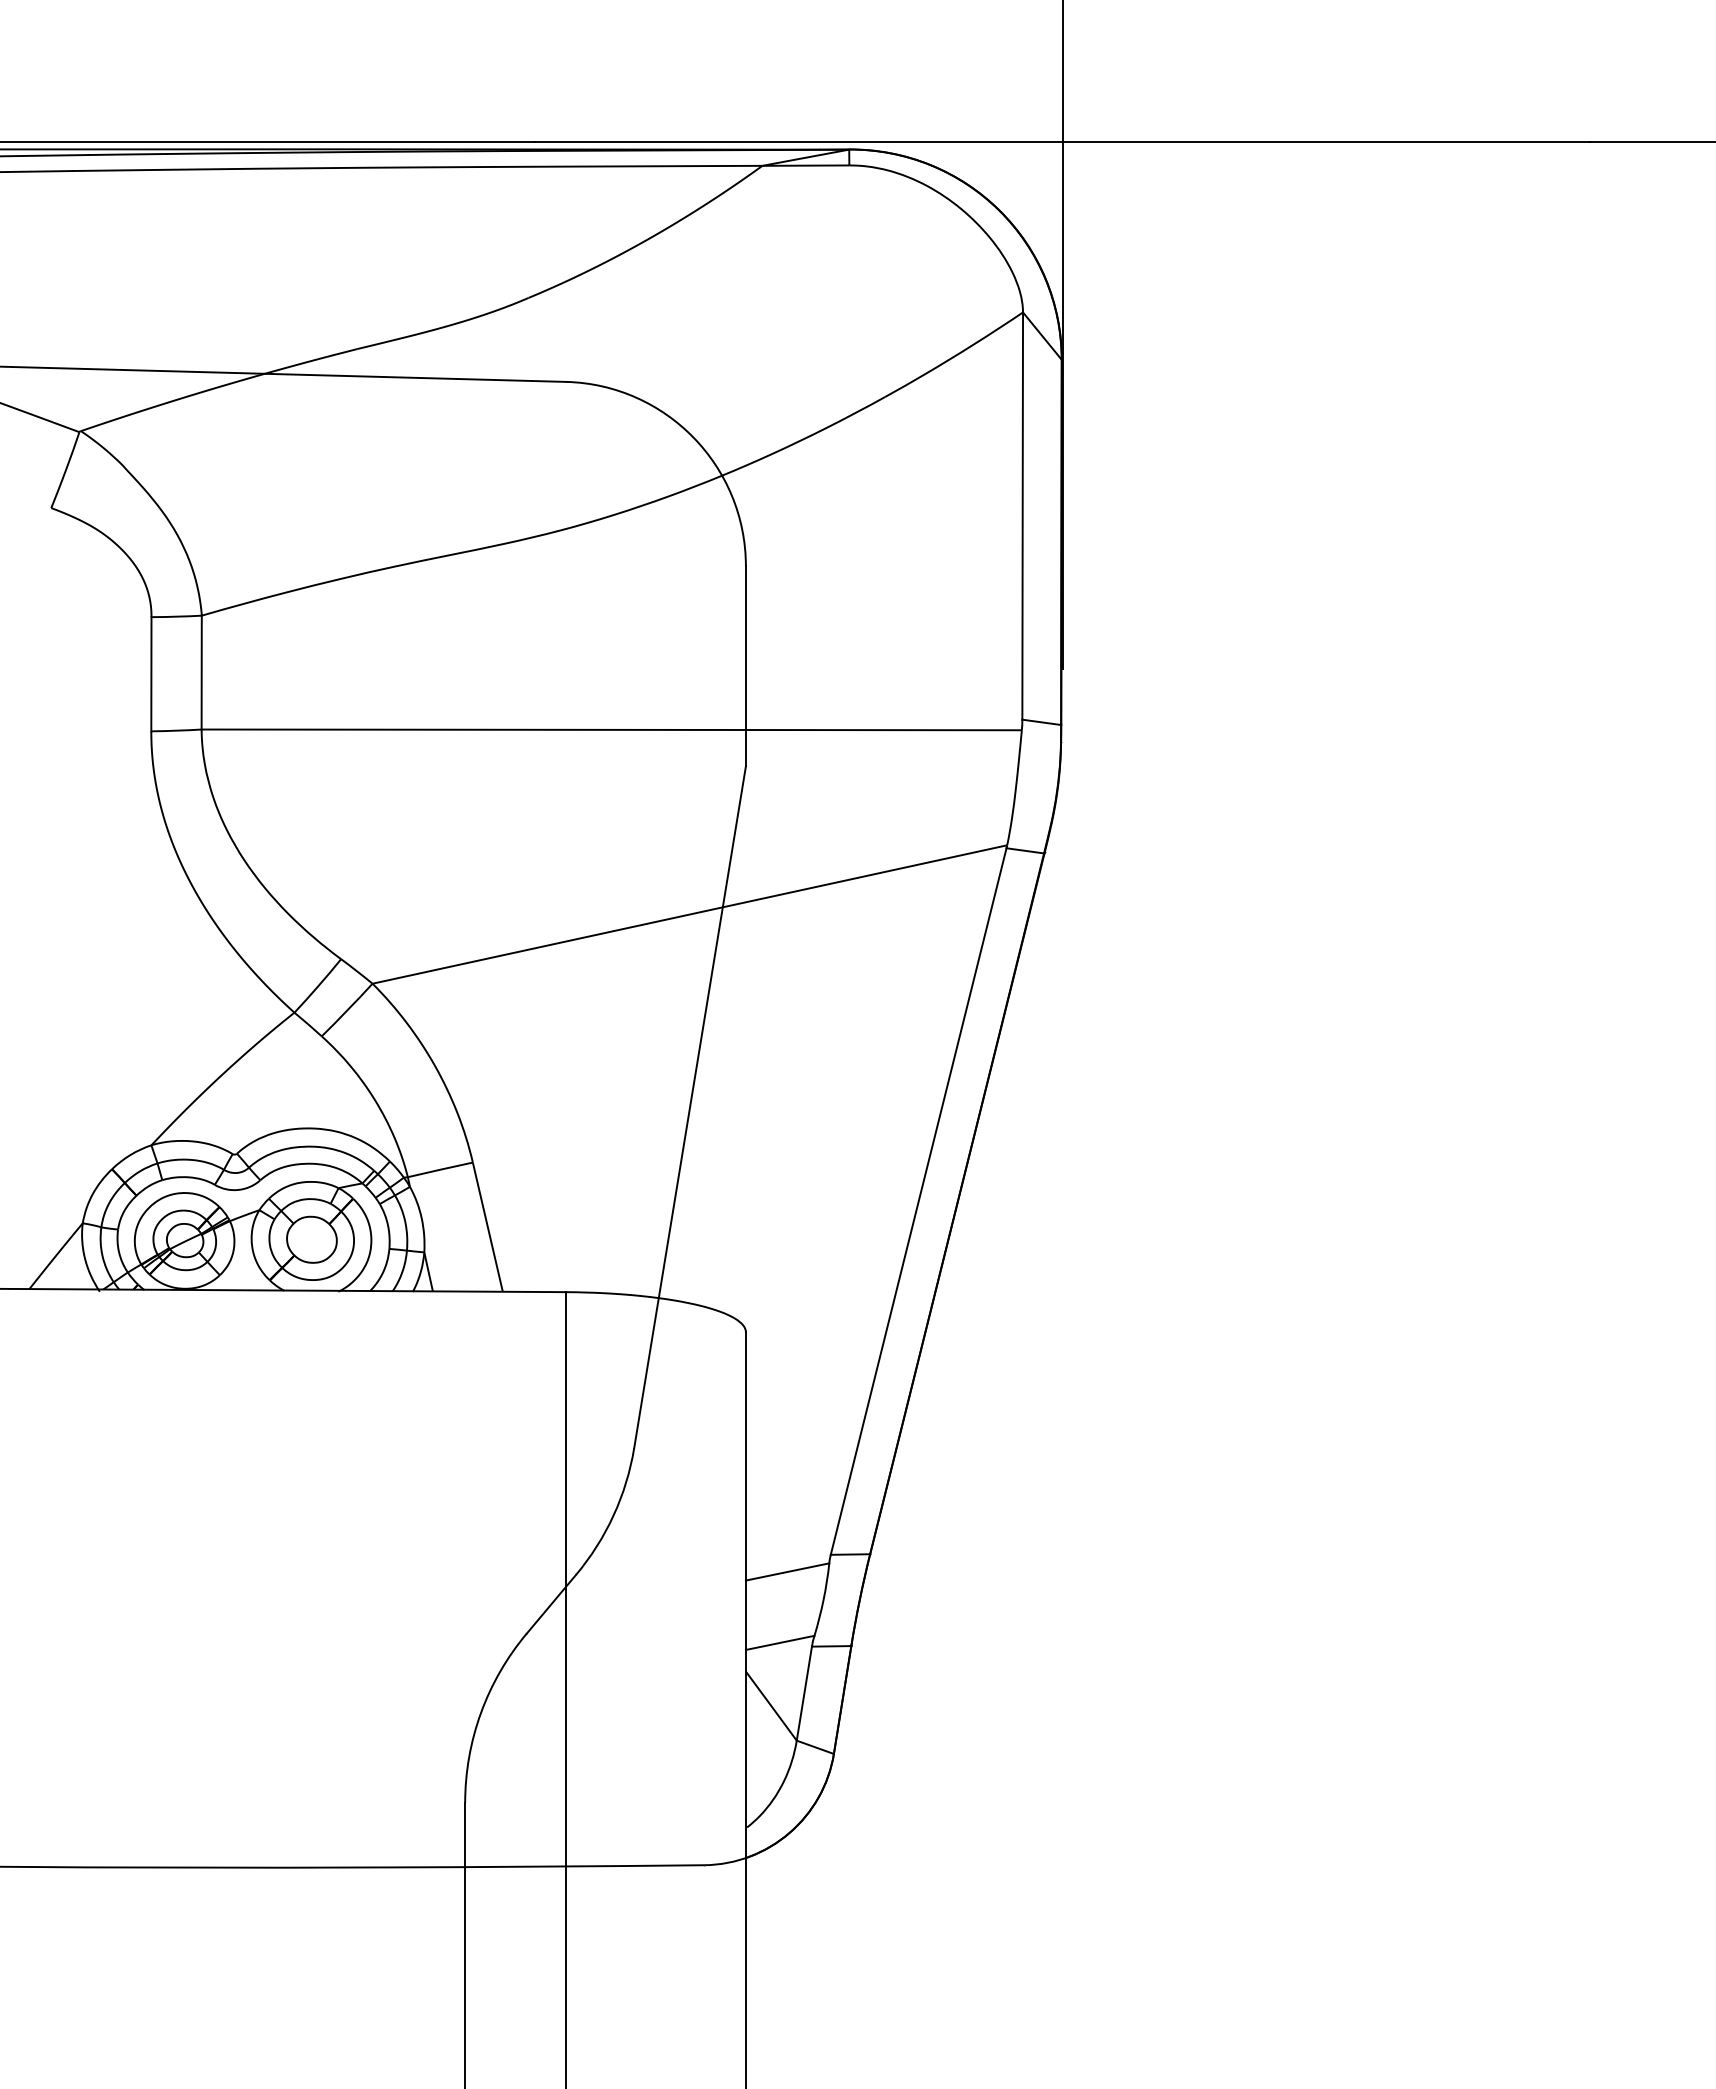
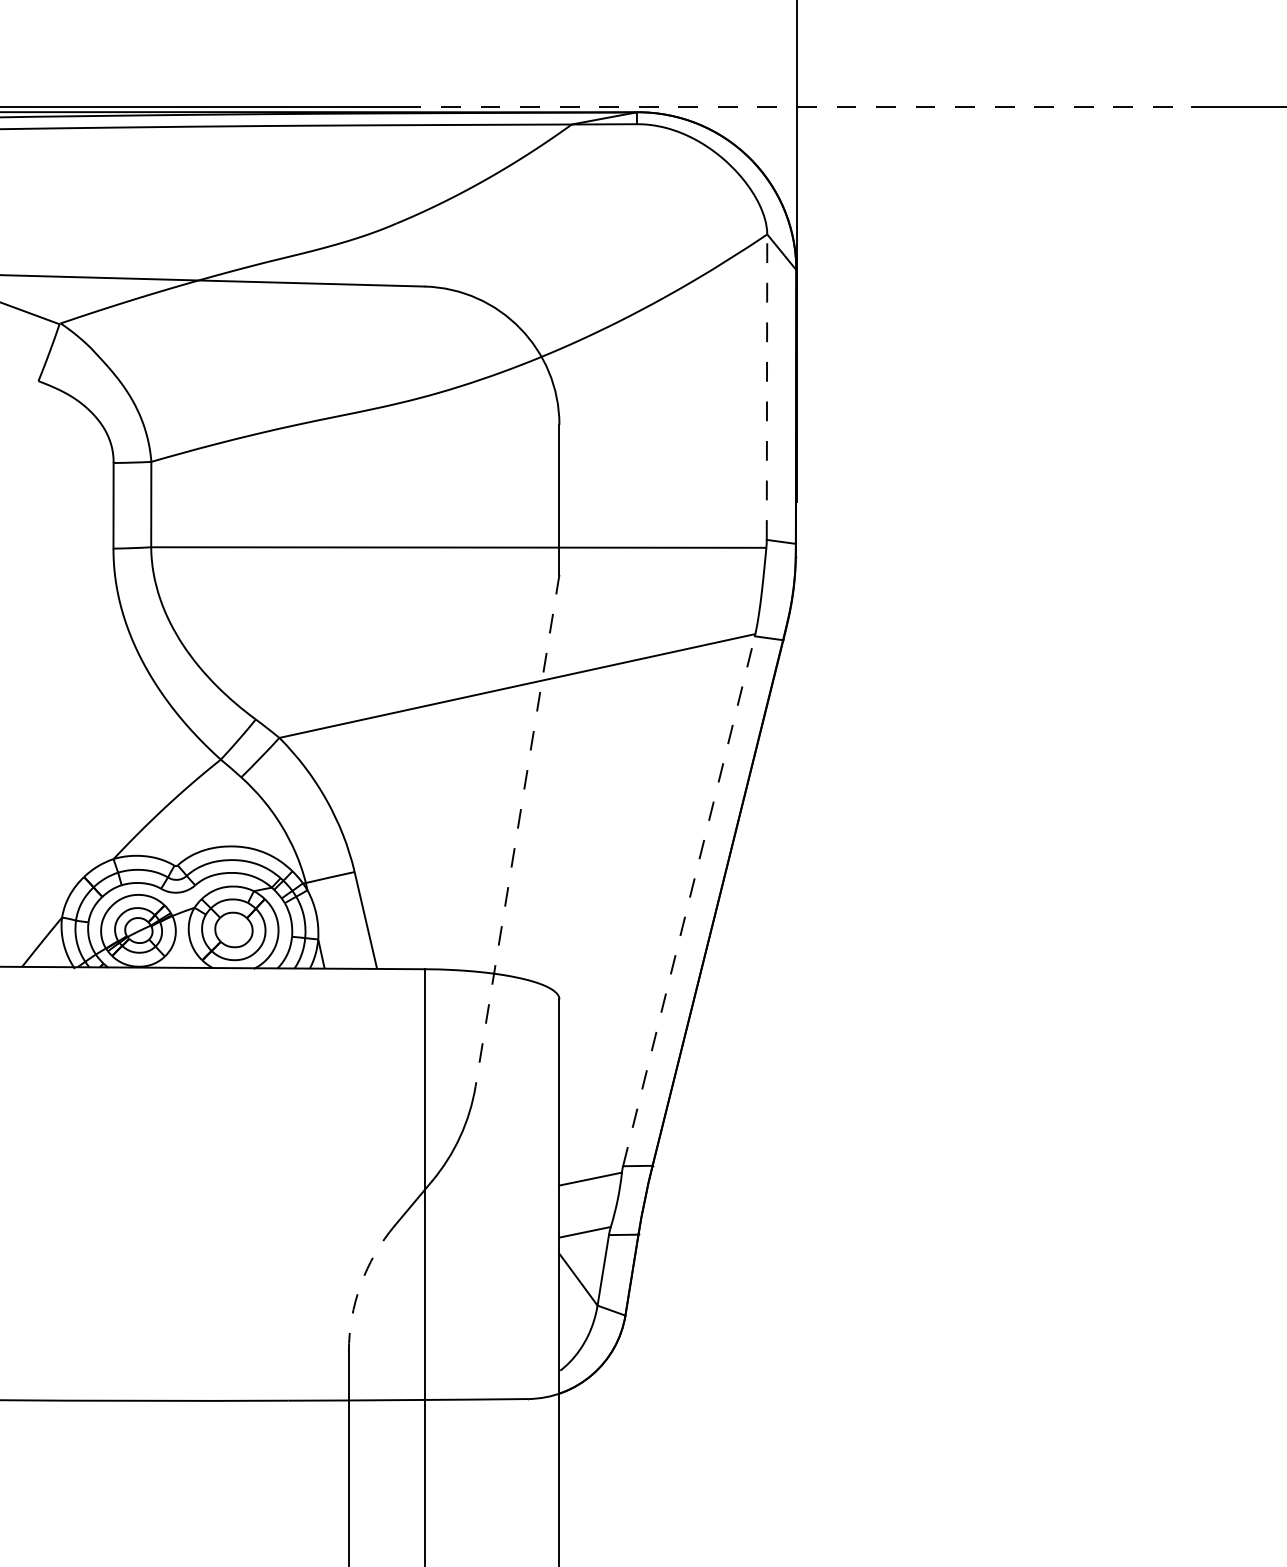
line: (1063, 142) -> (797, 107), solid -> dashed
line: (1022, 516) -> (766, 387), solid -> dashed
line: (689, 1107) -> (517, 830), solid -> dashed
line: (918, 1201) -> (688, 901), solid -> dashed
arc: (481, 1712) -> (361, 1284), solid -> dashed

